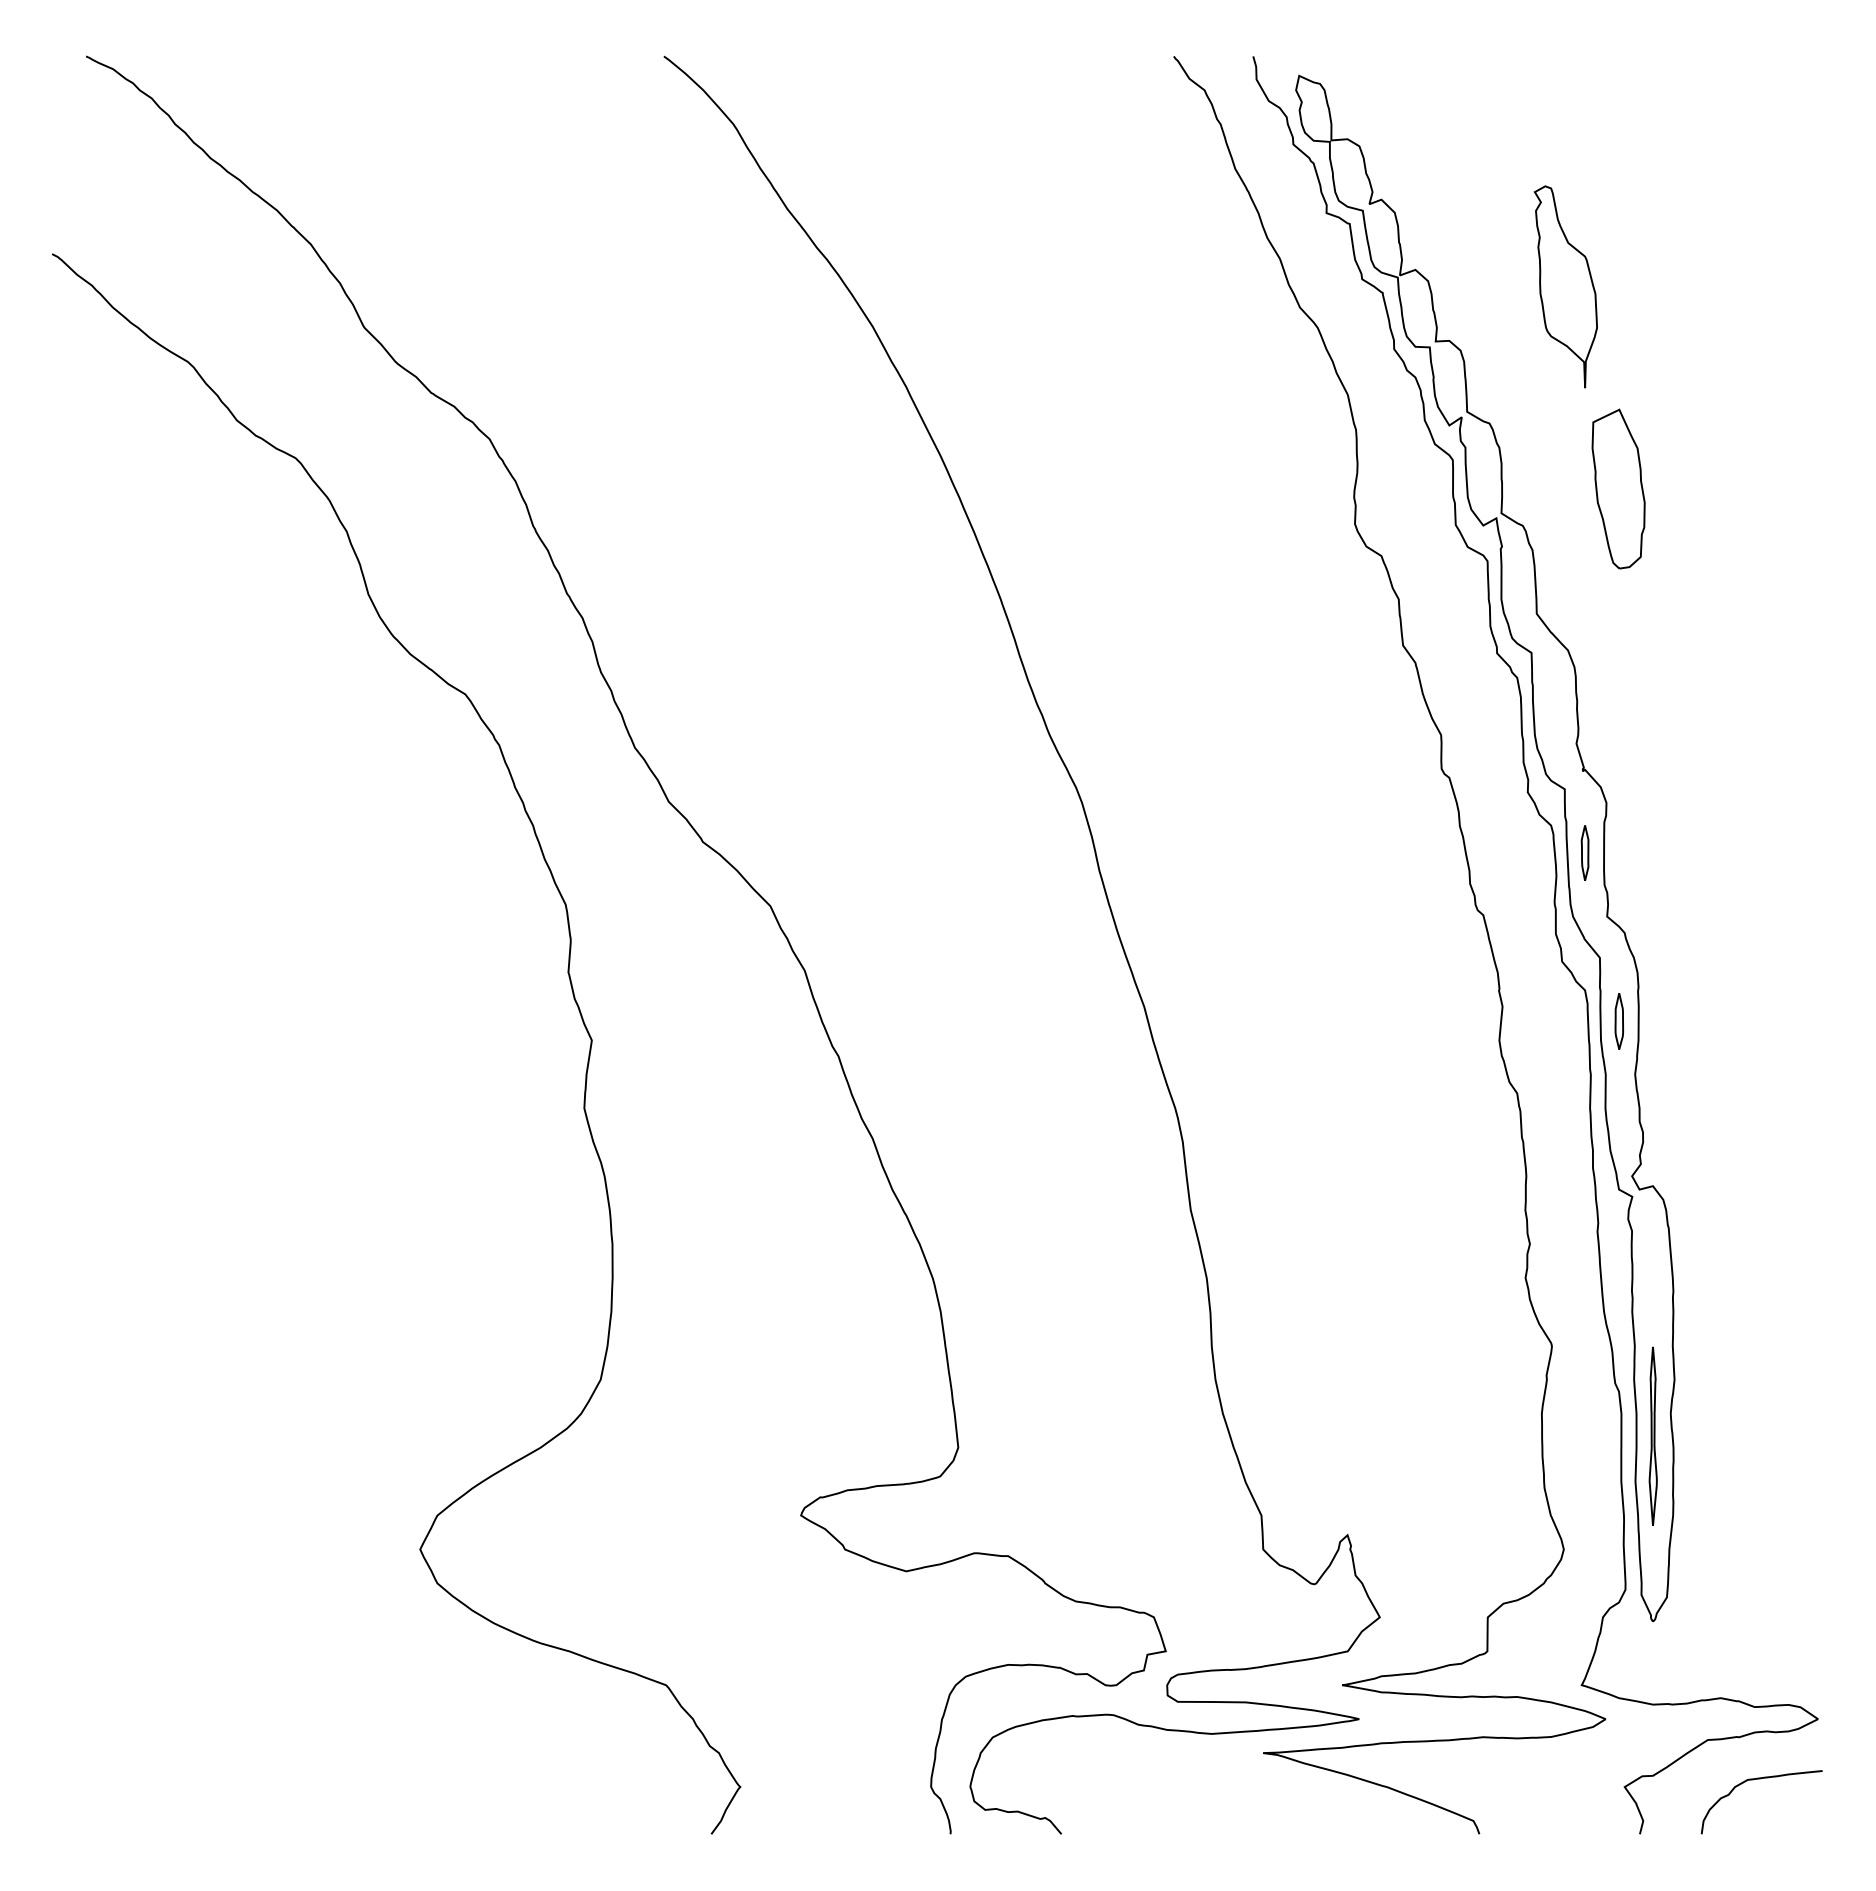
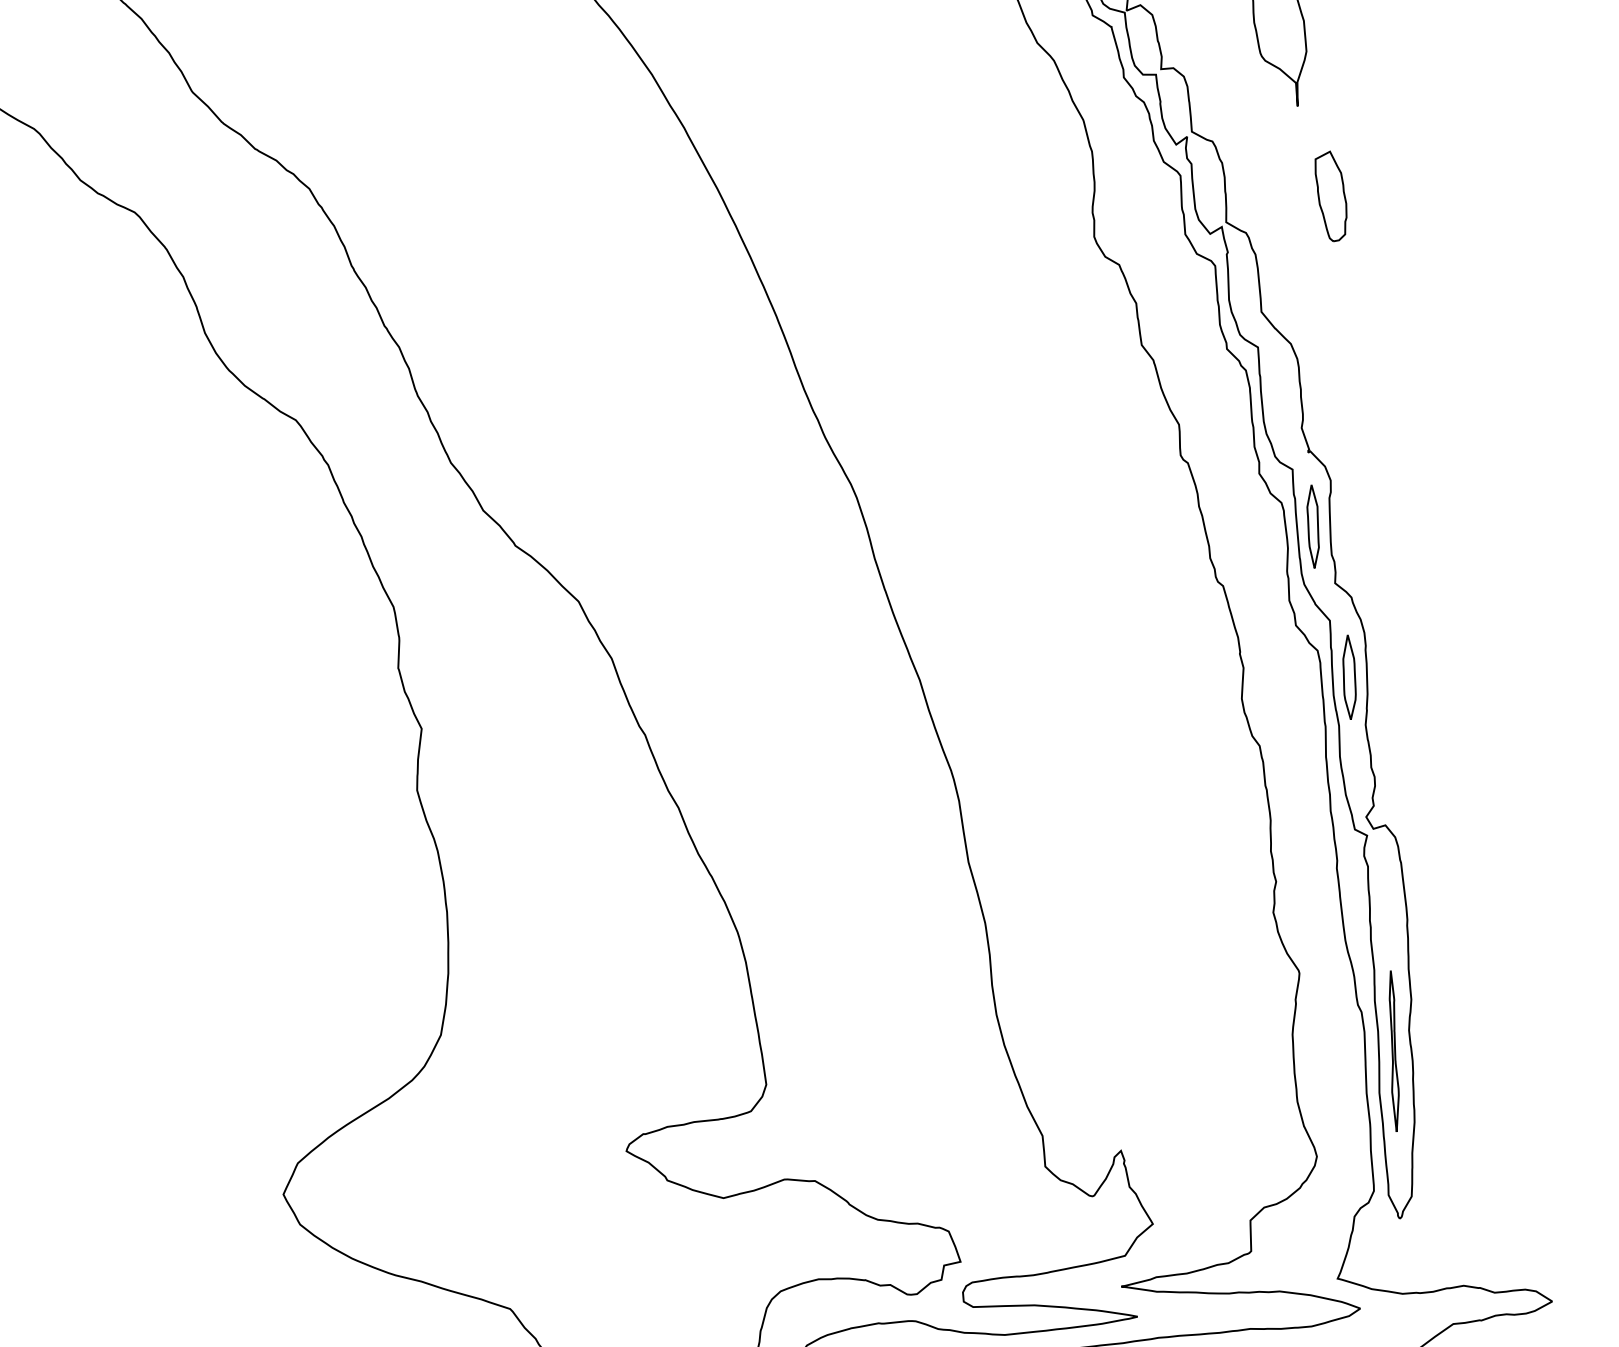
part: (1618, 488) -> (1331, 195), size x0.62
part: (1584, 852) -> (1312, 526), size x1.67
part: (1619, 1021) -> (1349, 677), size x1.67

